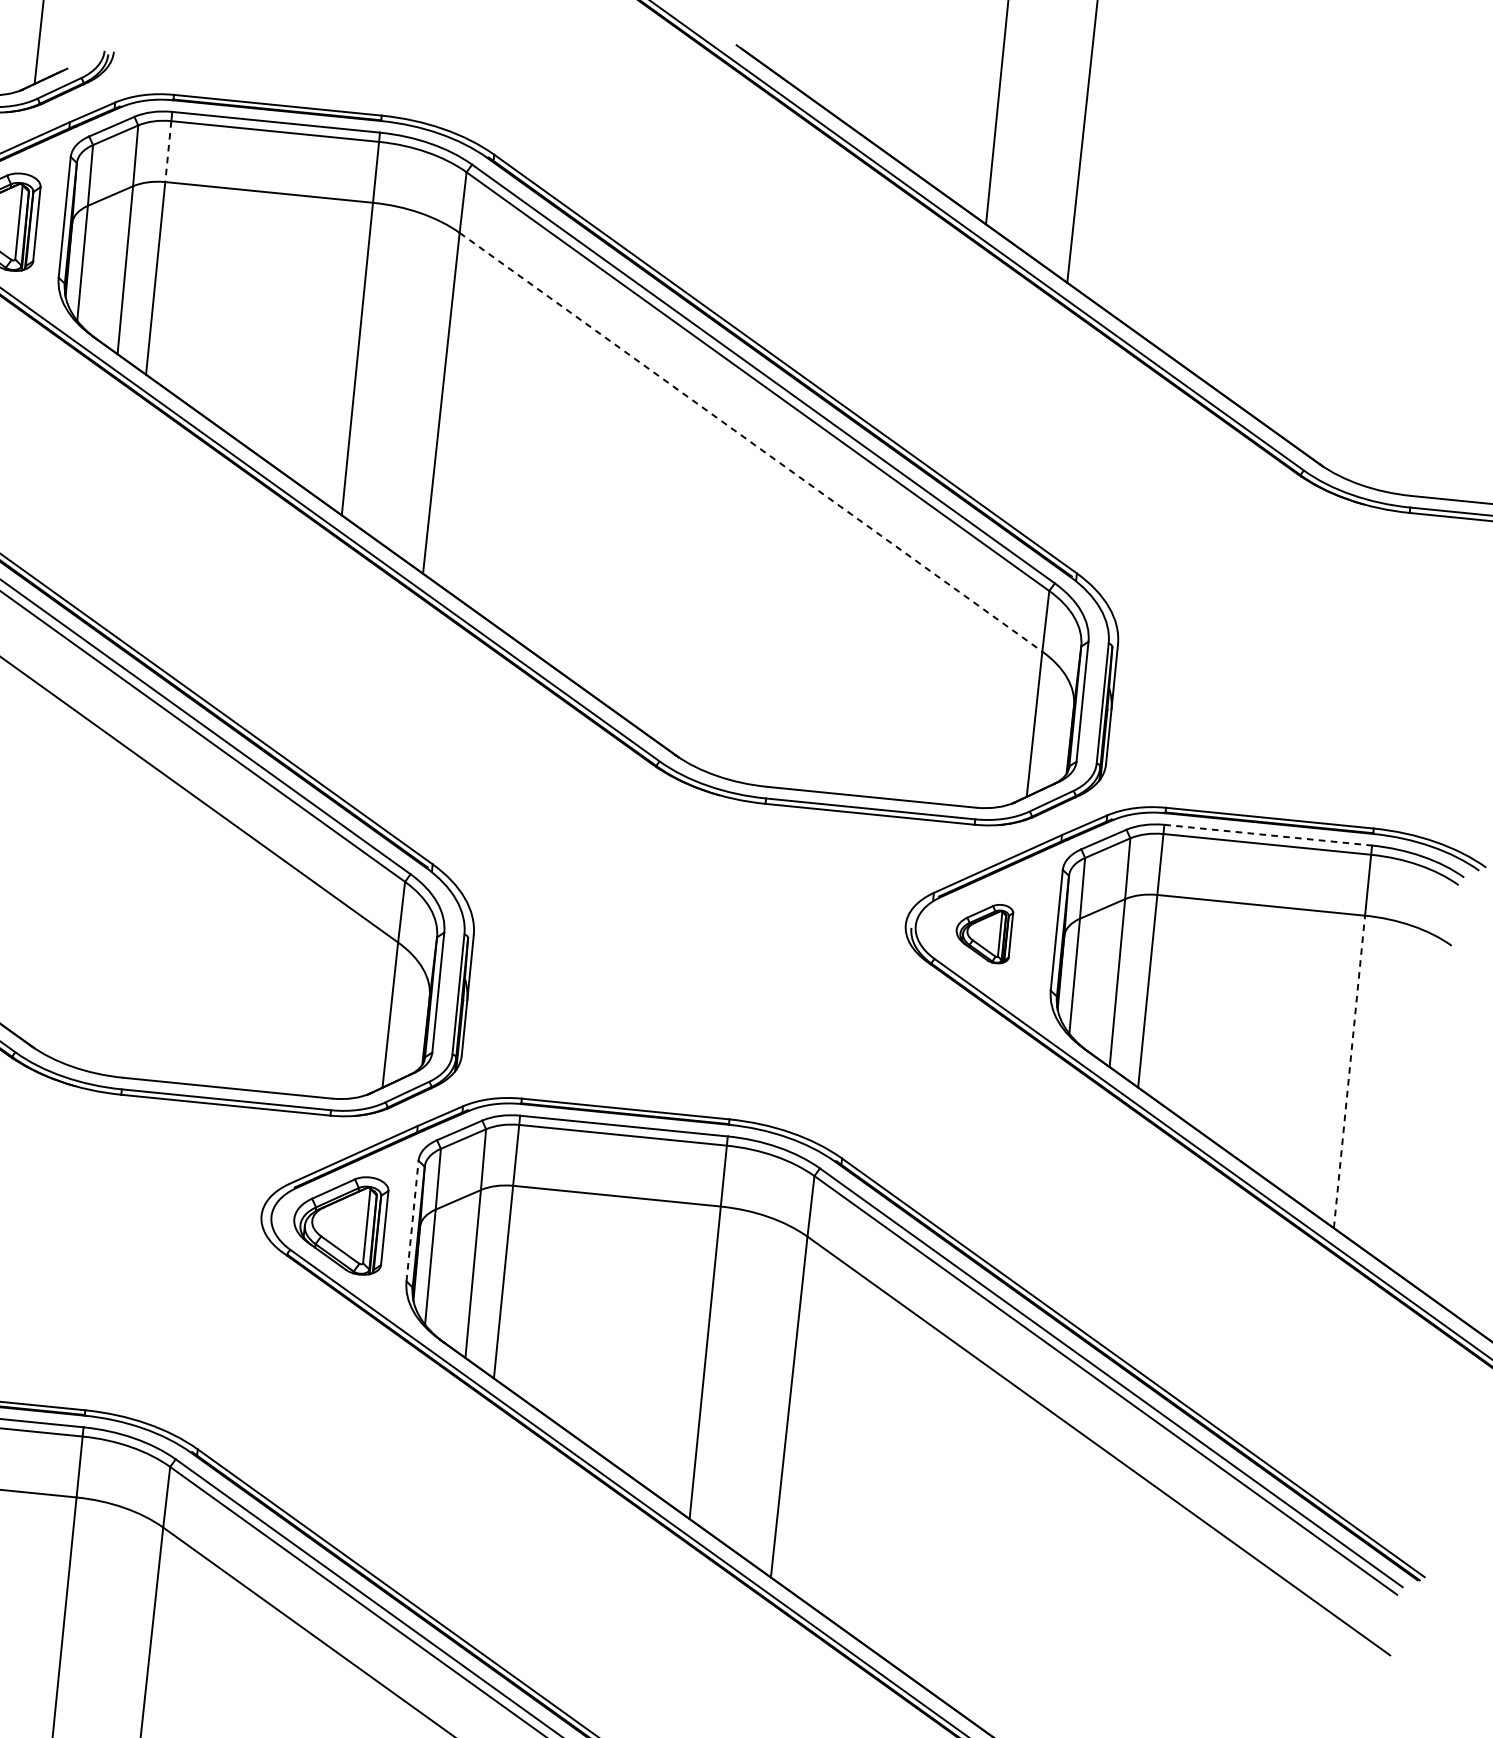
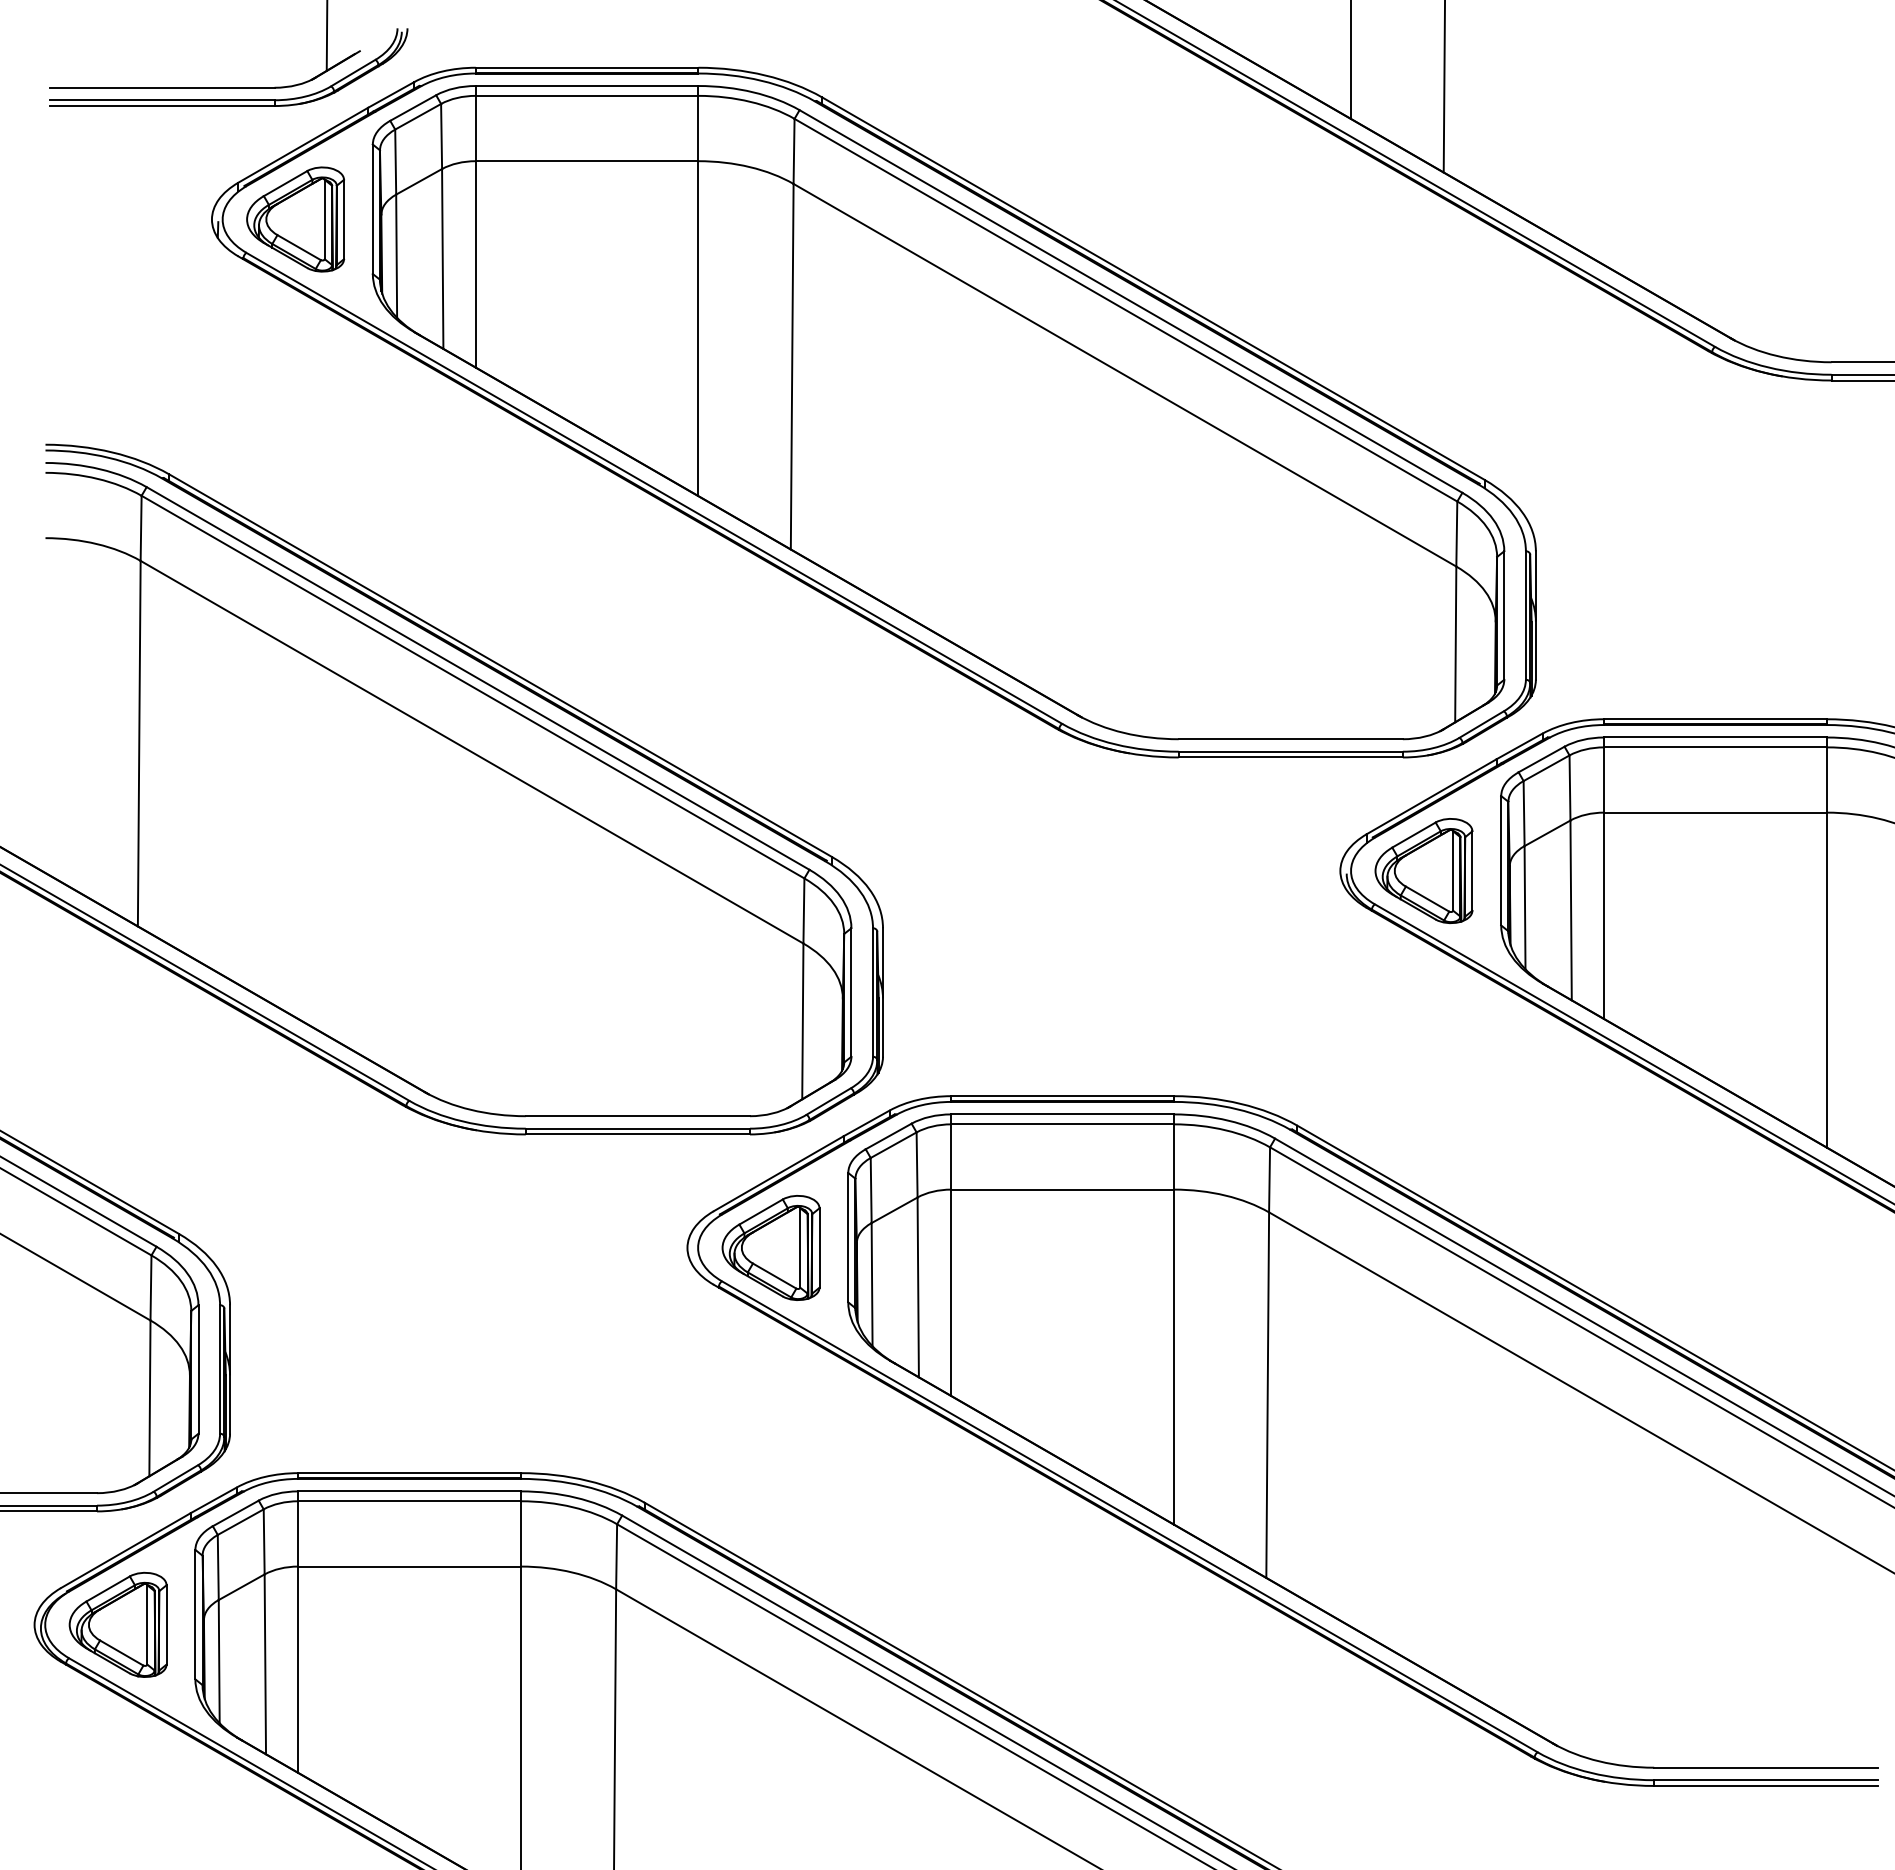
line: (168, 151) -> (475, 128), dashed -> solid
line: (750, 442) -> (1124, 375), dashed -> solid
line: (1269, 835) -> (1716, 737), dashed -> solid
part: (983, 932) -> (1423, 870), size x1.67
line: (1349, 1071) -> (1826, 979), dashed -> solid
line: (412, 1220) -> (848, 1237), dashed -> solid

